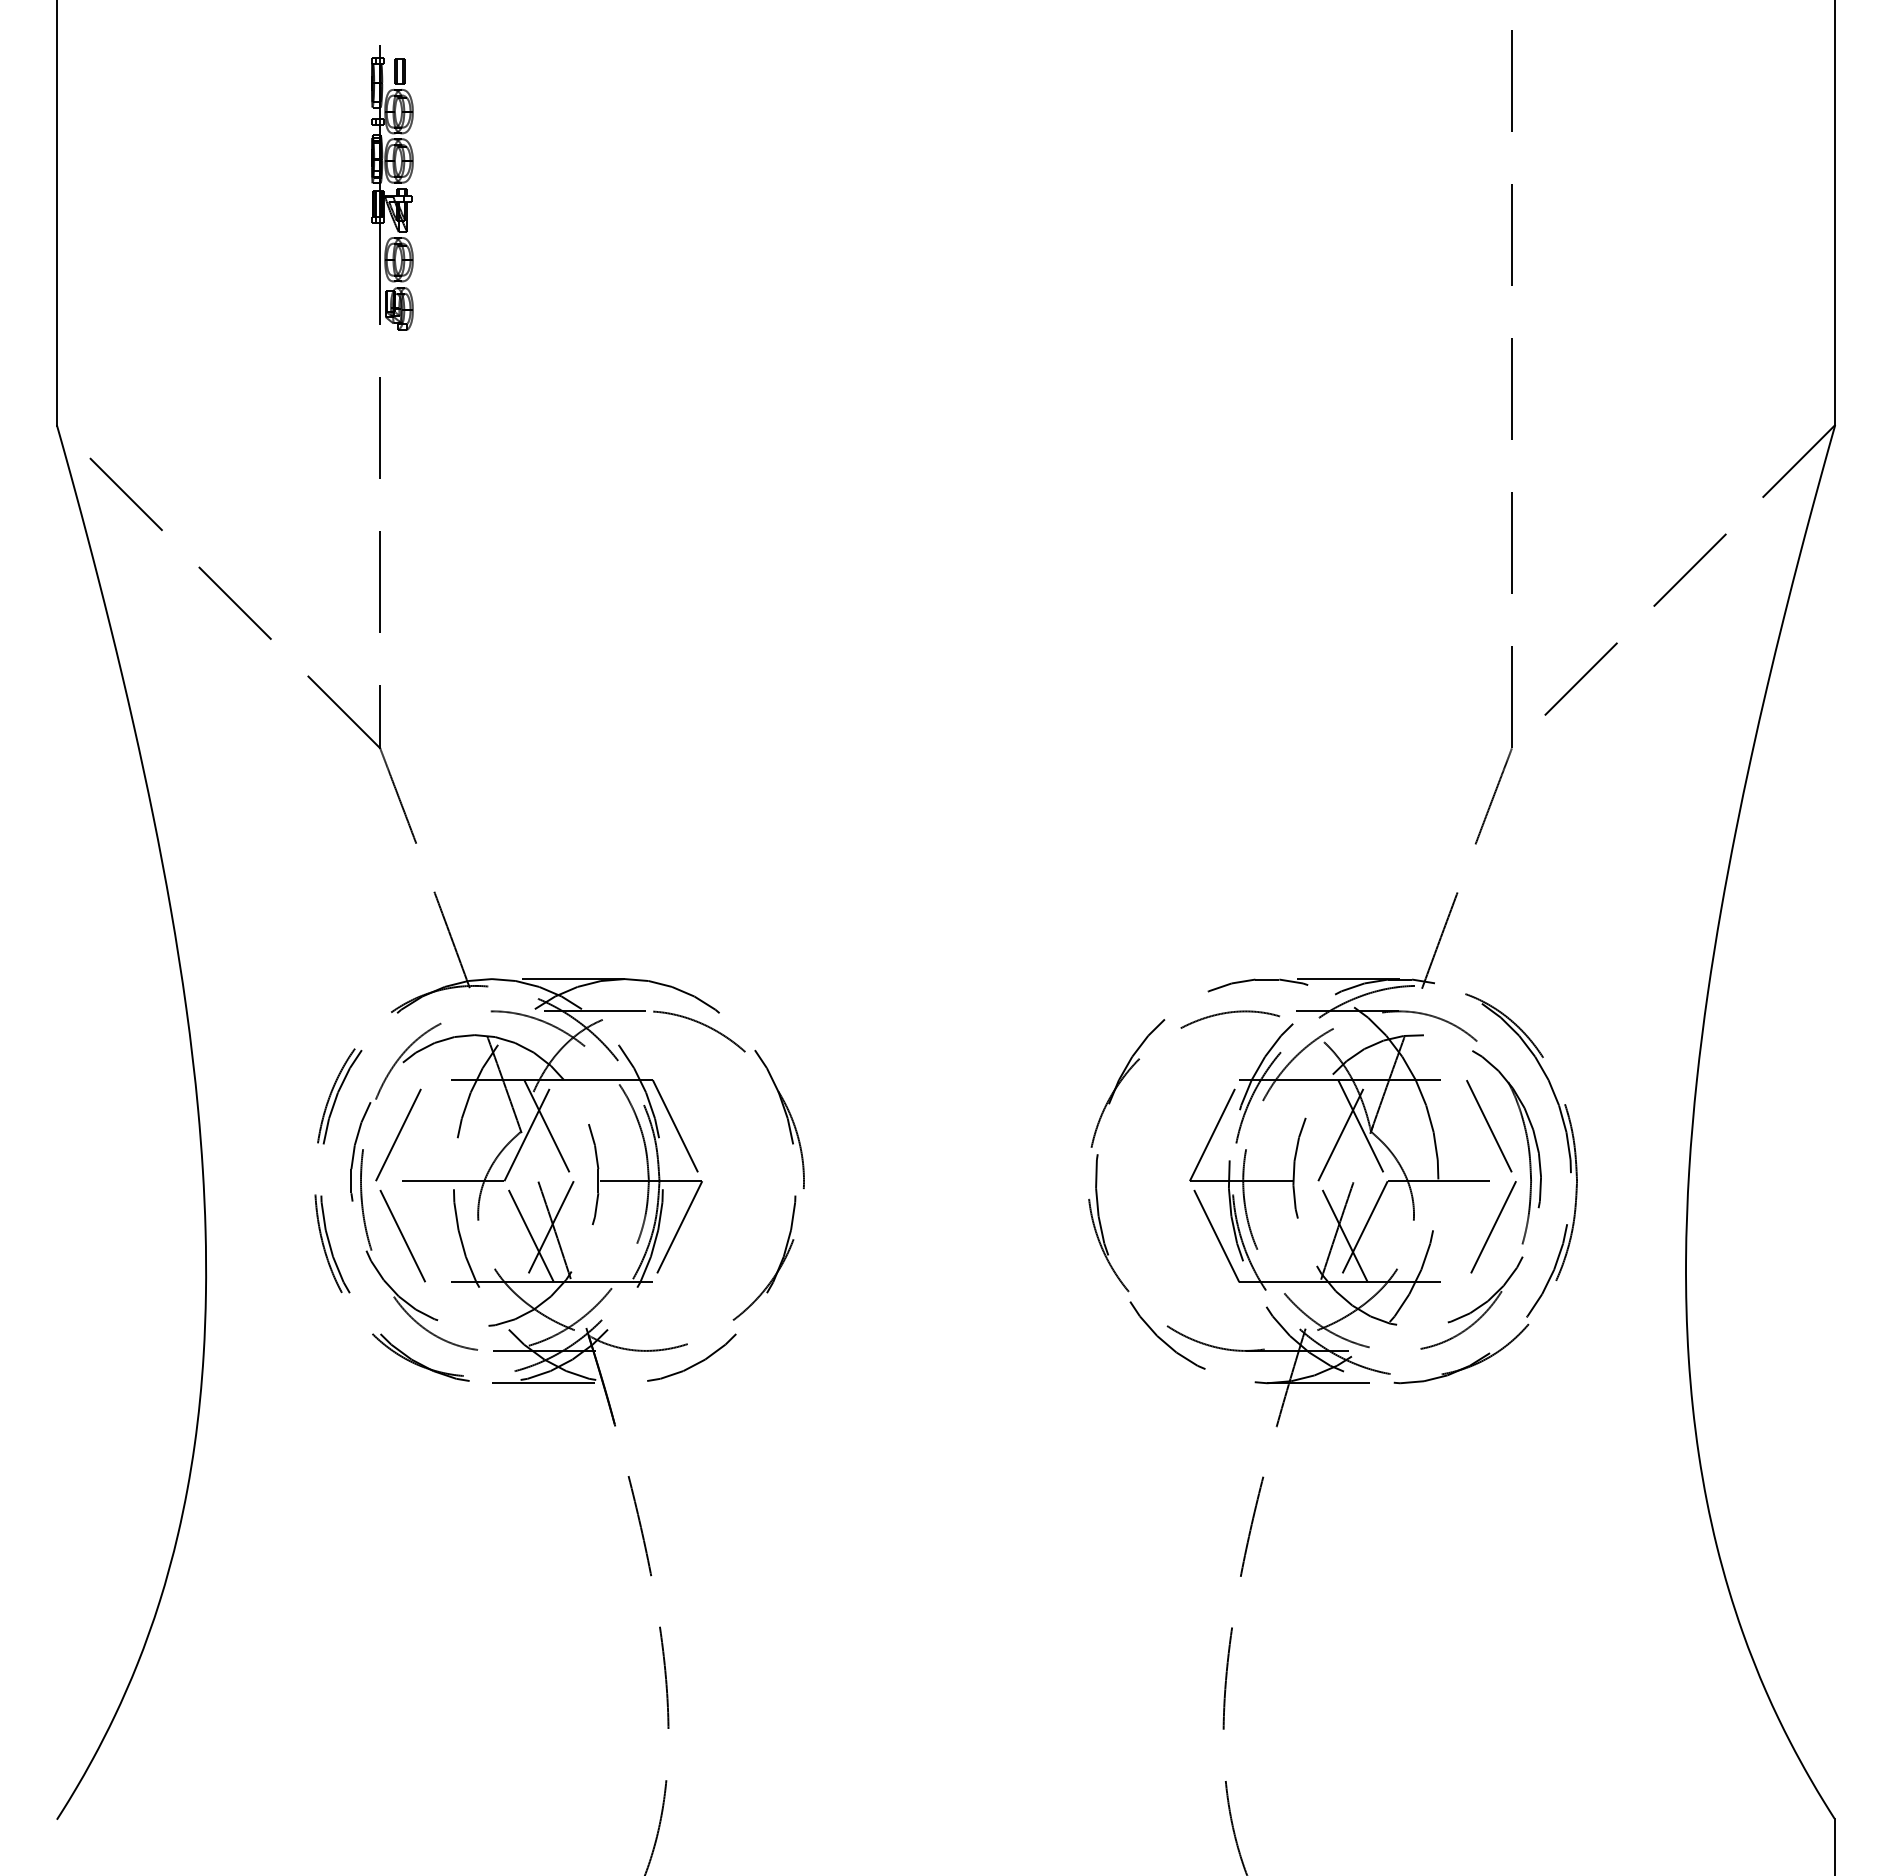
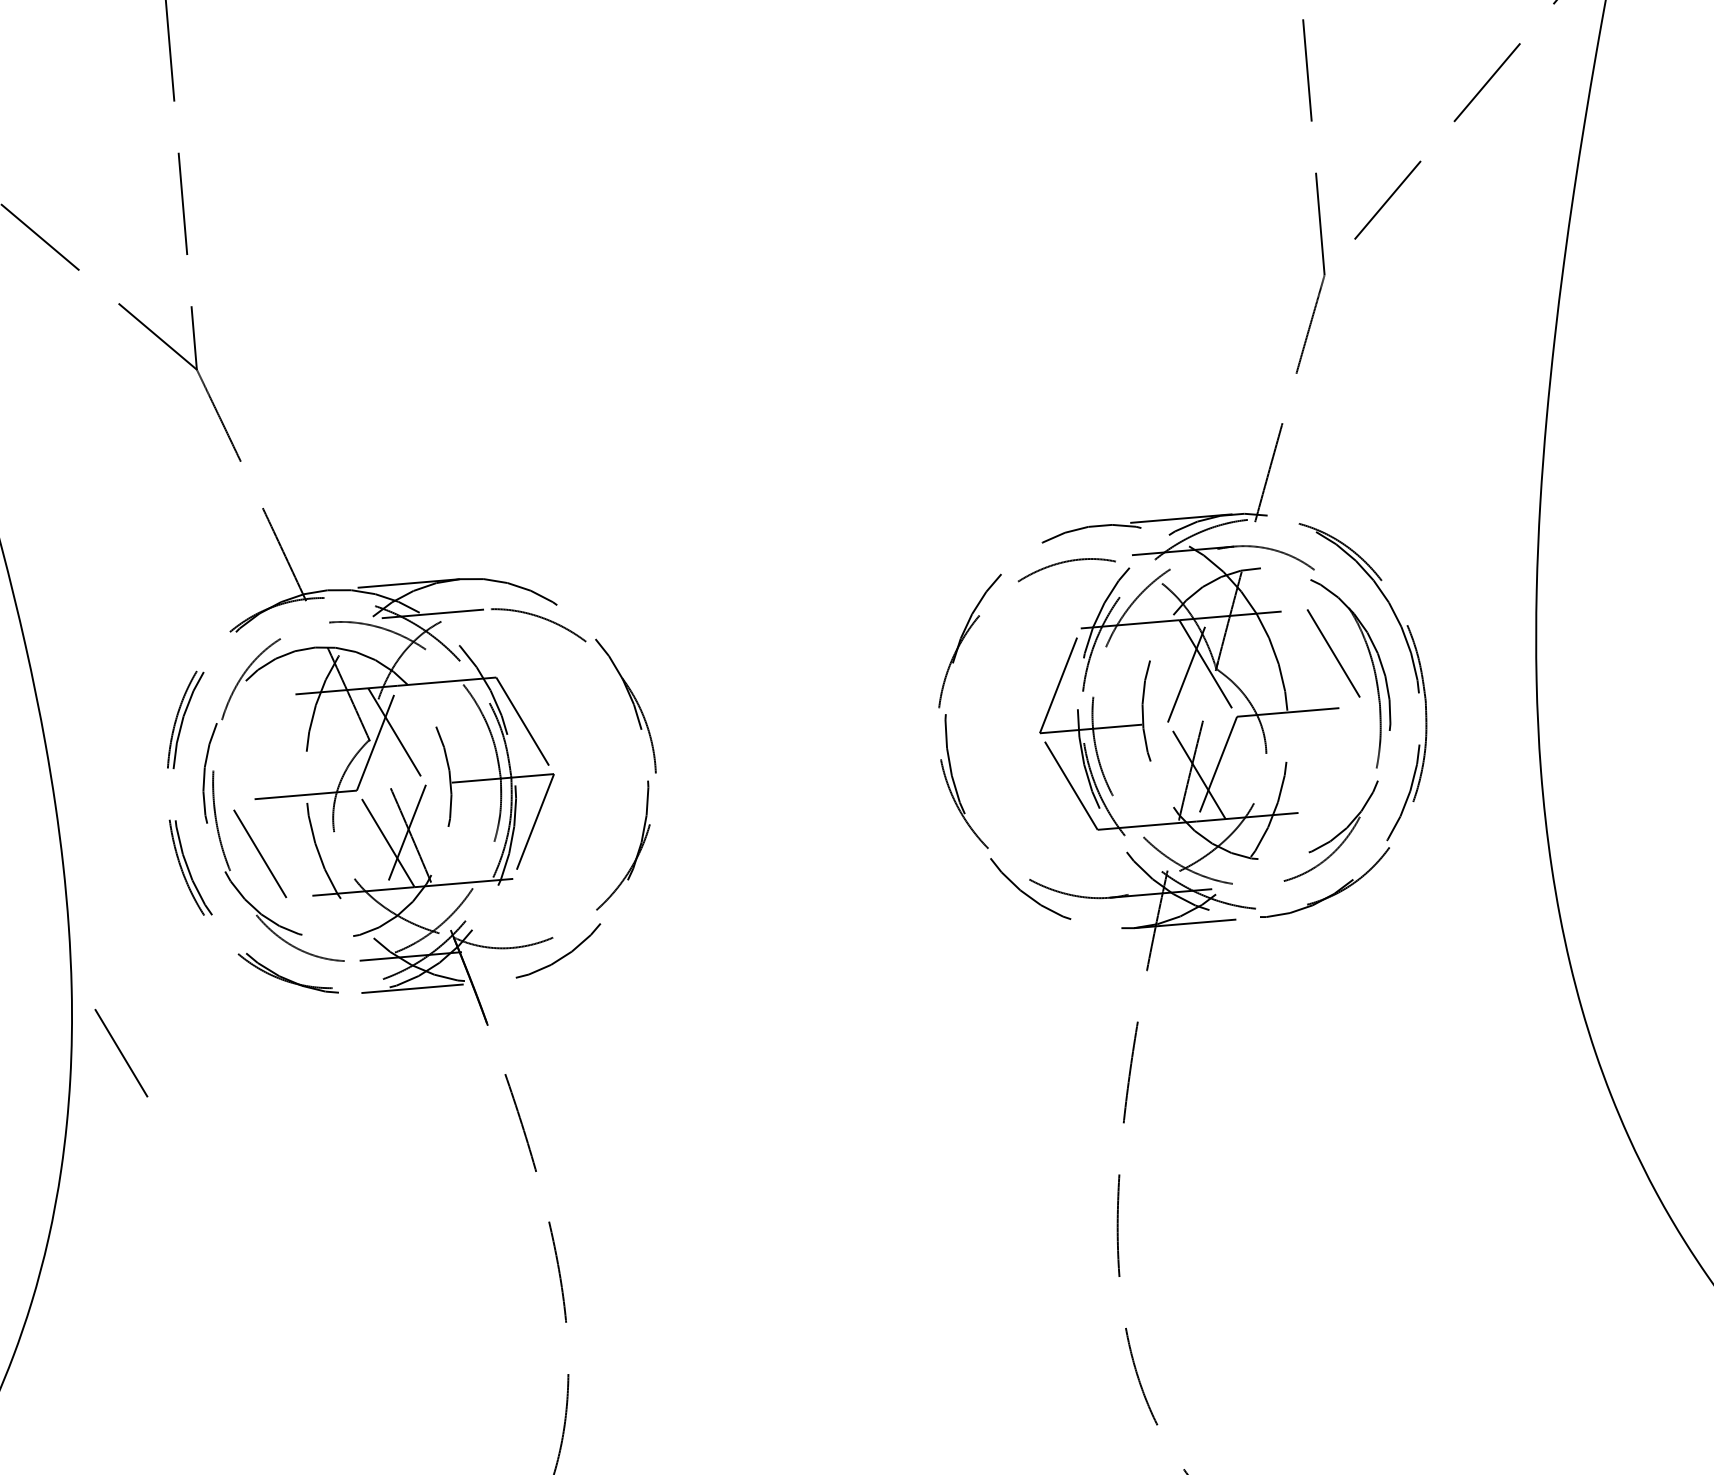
line: (400, 1130) -> (249, 748), removed
line: (1491, 1231) -> (1344, 758), removed
line: (247, 1422) -> (121, 1052), added

